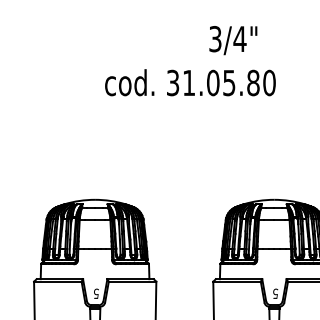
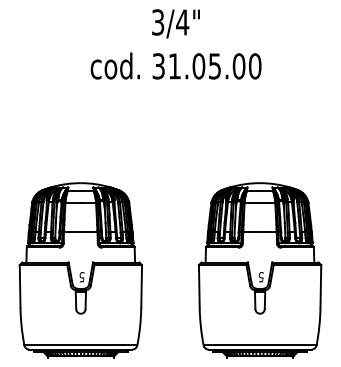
text: (232, 40) -> (175, 23), moved
text: (252, 83) -> (238, 66), 31.05.80 -> 31.05.00

